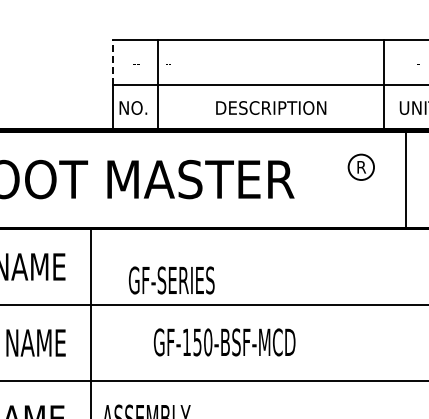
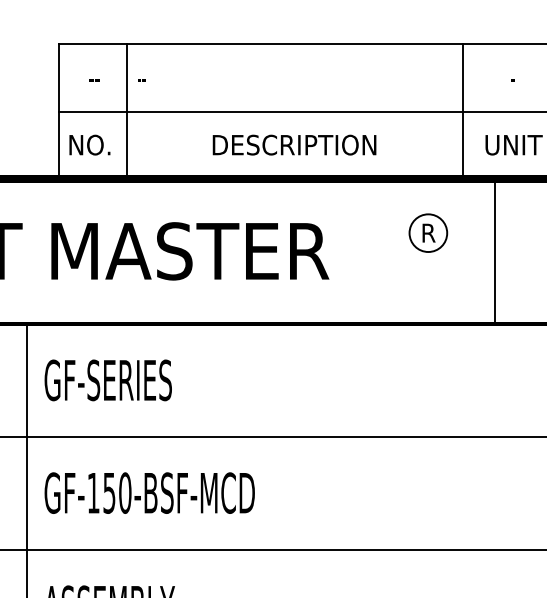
line: (112, 62) -> (58, 77), dashed -> solid
text: (171, 280) -> (107, 380), moved
text: (224, 342) -> (149, 493), moved

